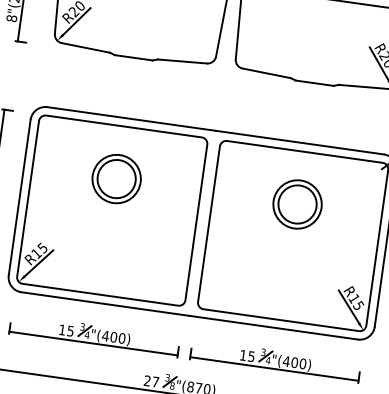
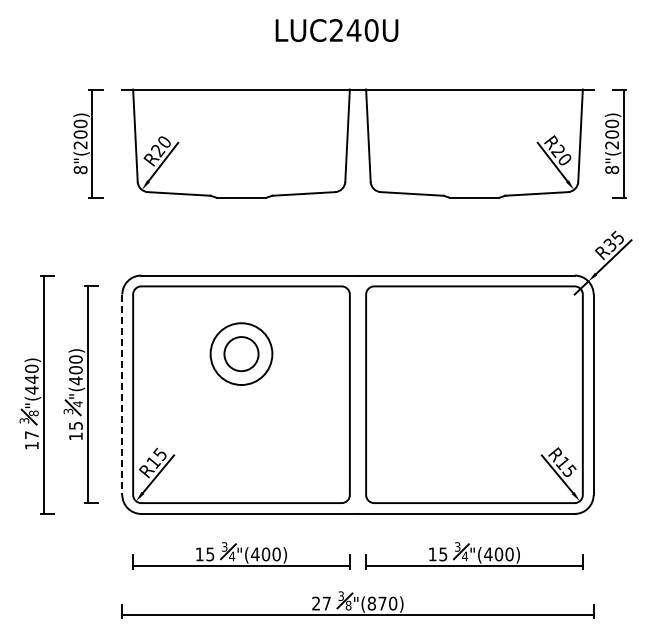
circle: (116, 178) -> (241, 353), size x0.7
line: (19, 198) -> (122, 395), solid -> dashed
part: (297, 204) -> (474, 353), removed

